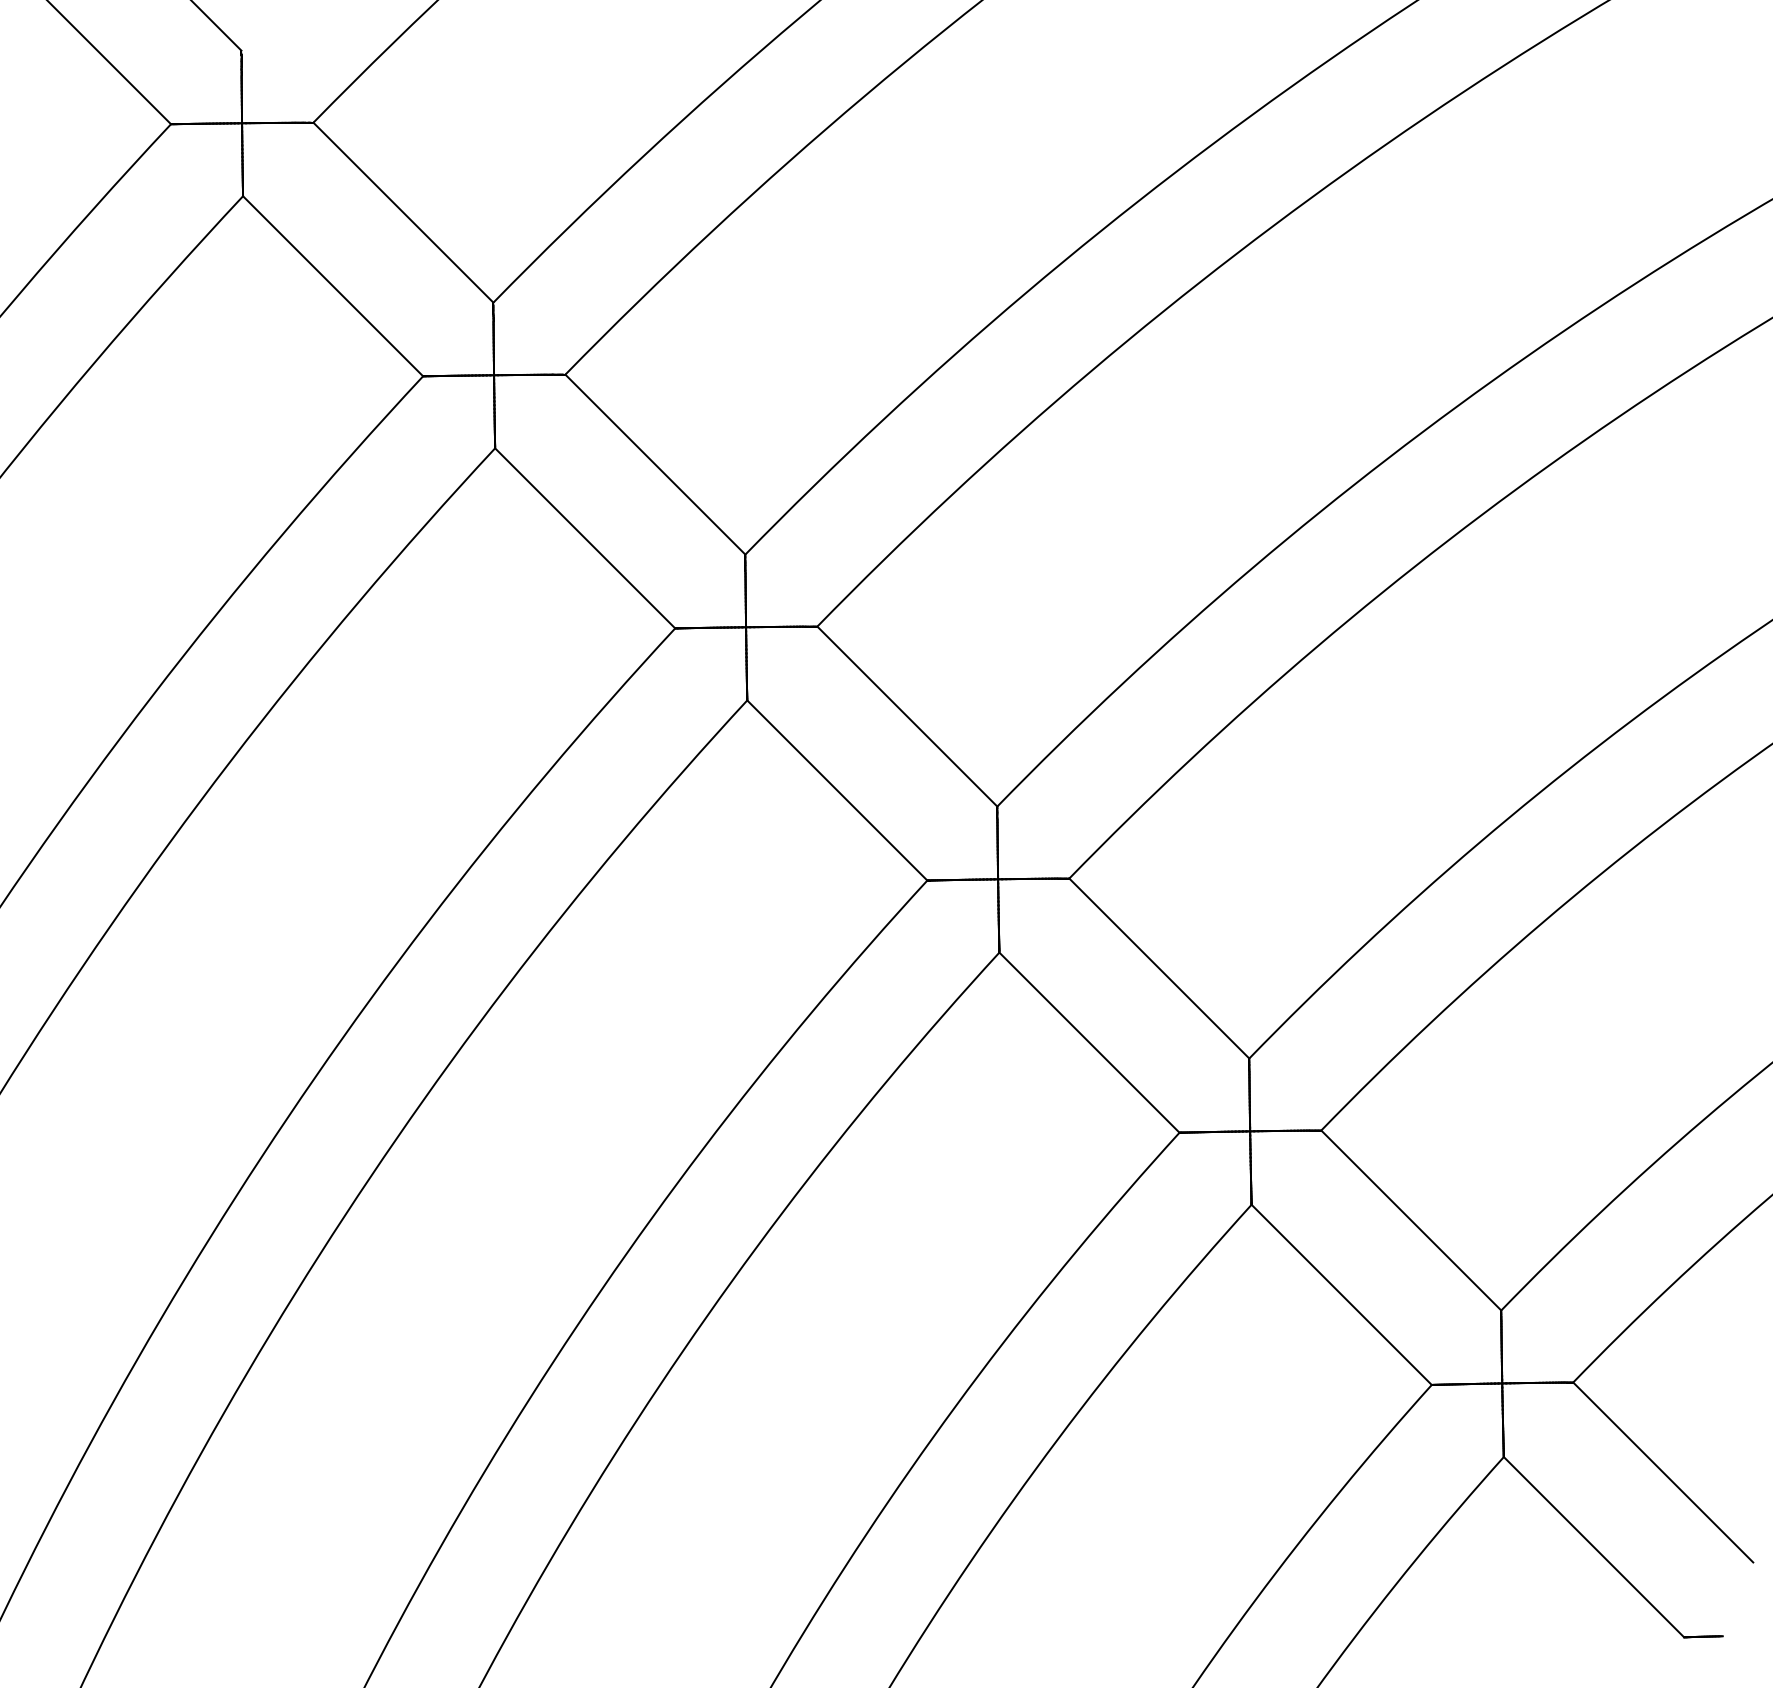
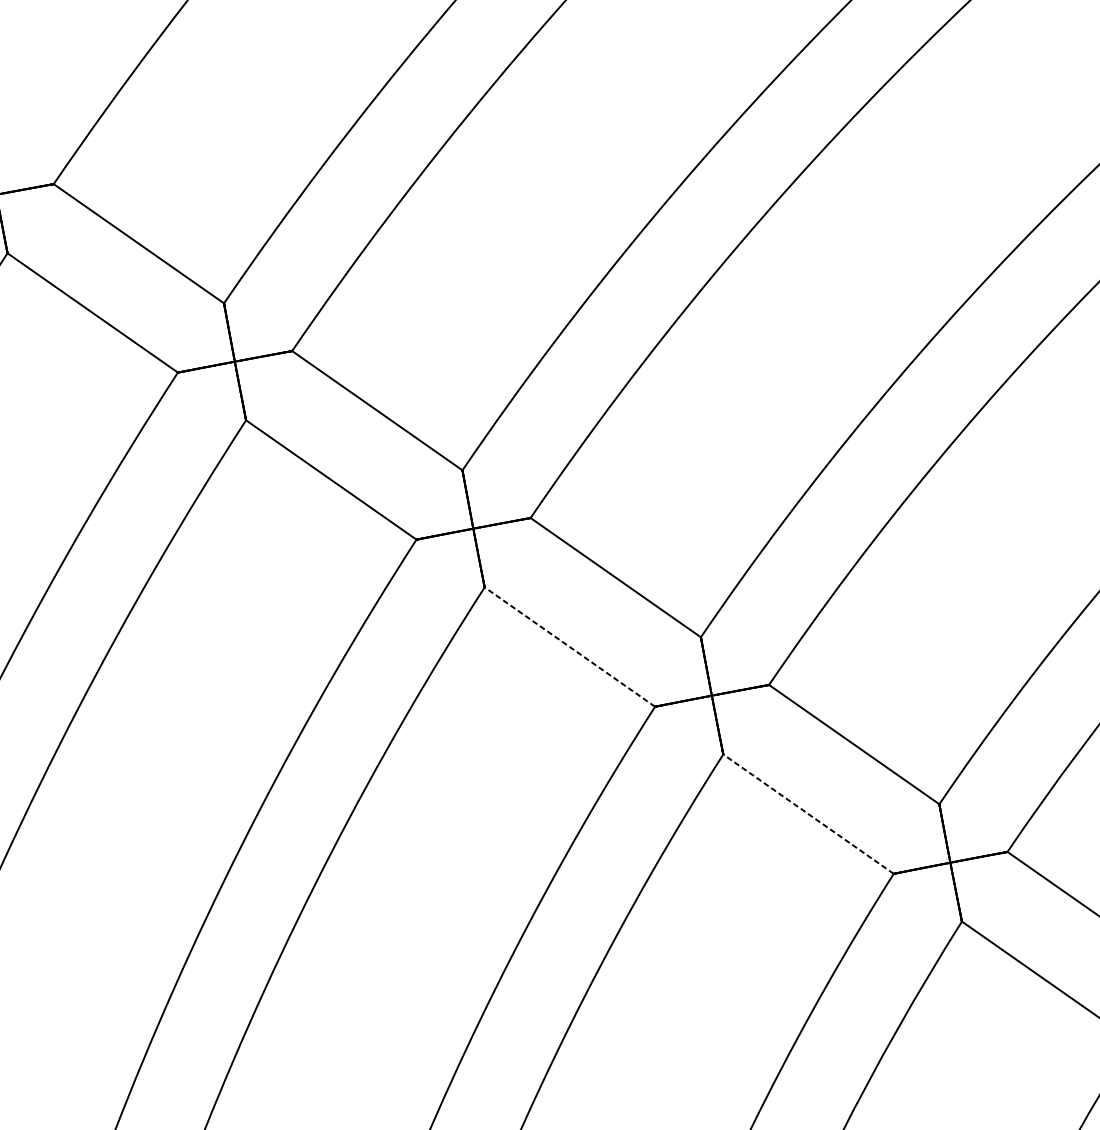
line: (836, 790) -> (569, 647), solid -> dashed
line: (1089, 1042) -> (808, 814), solid -> dashed

